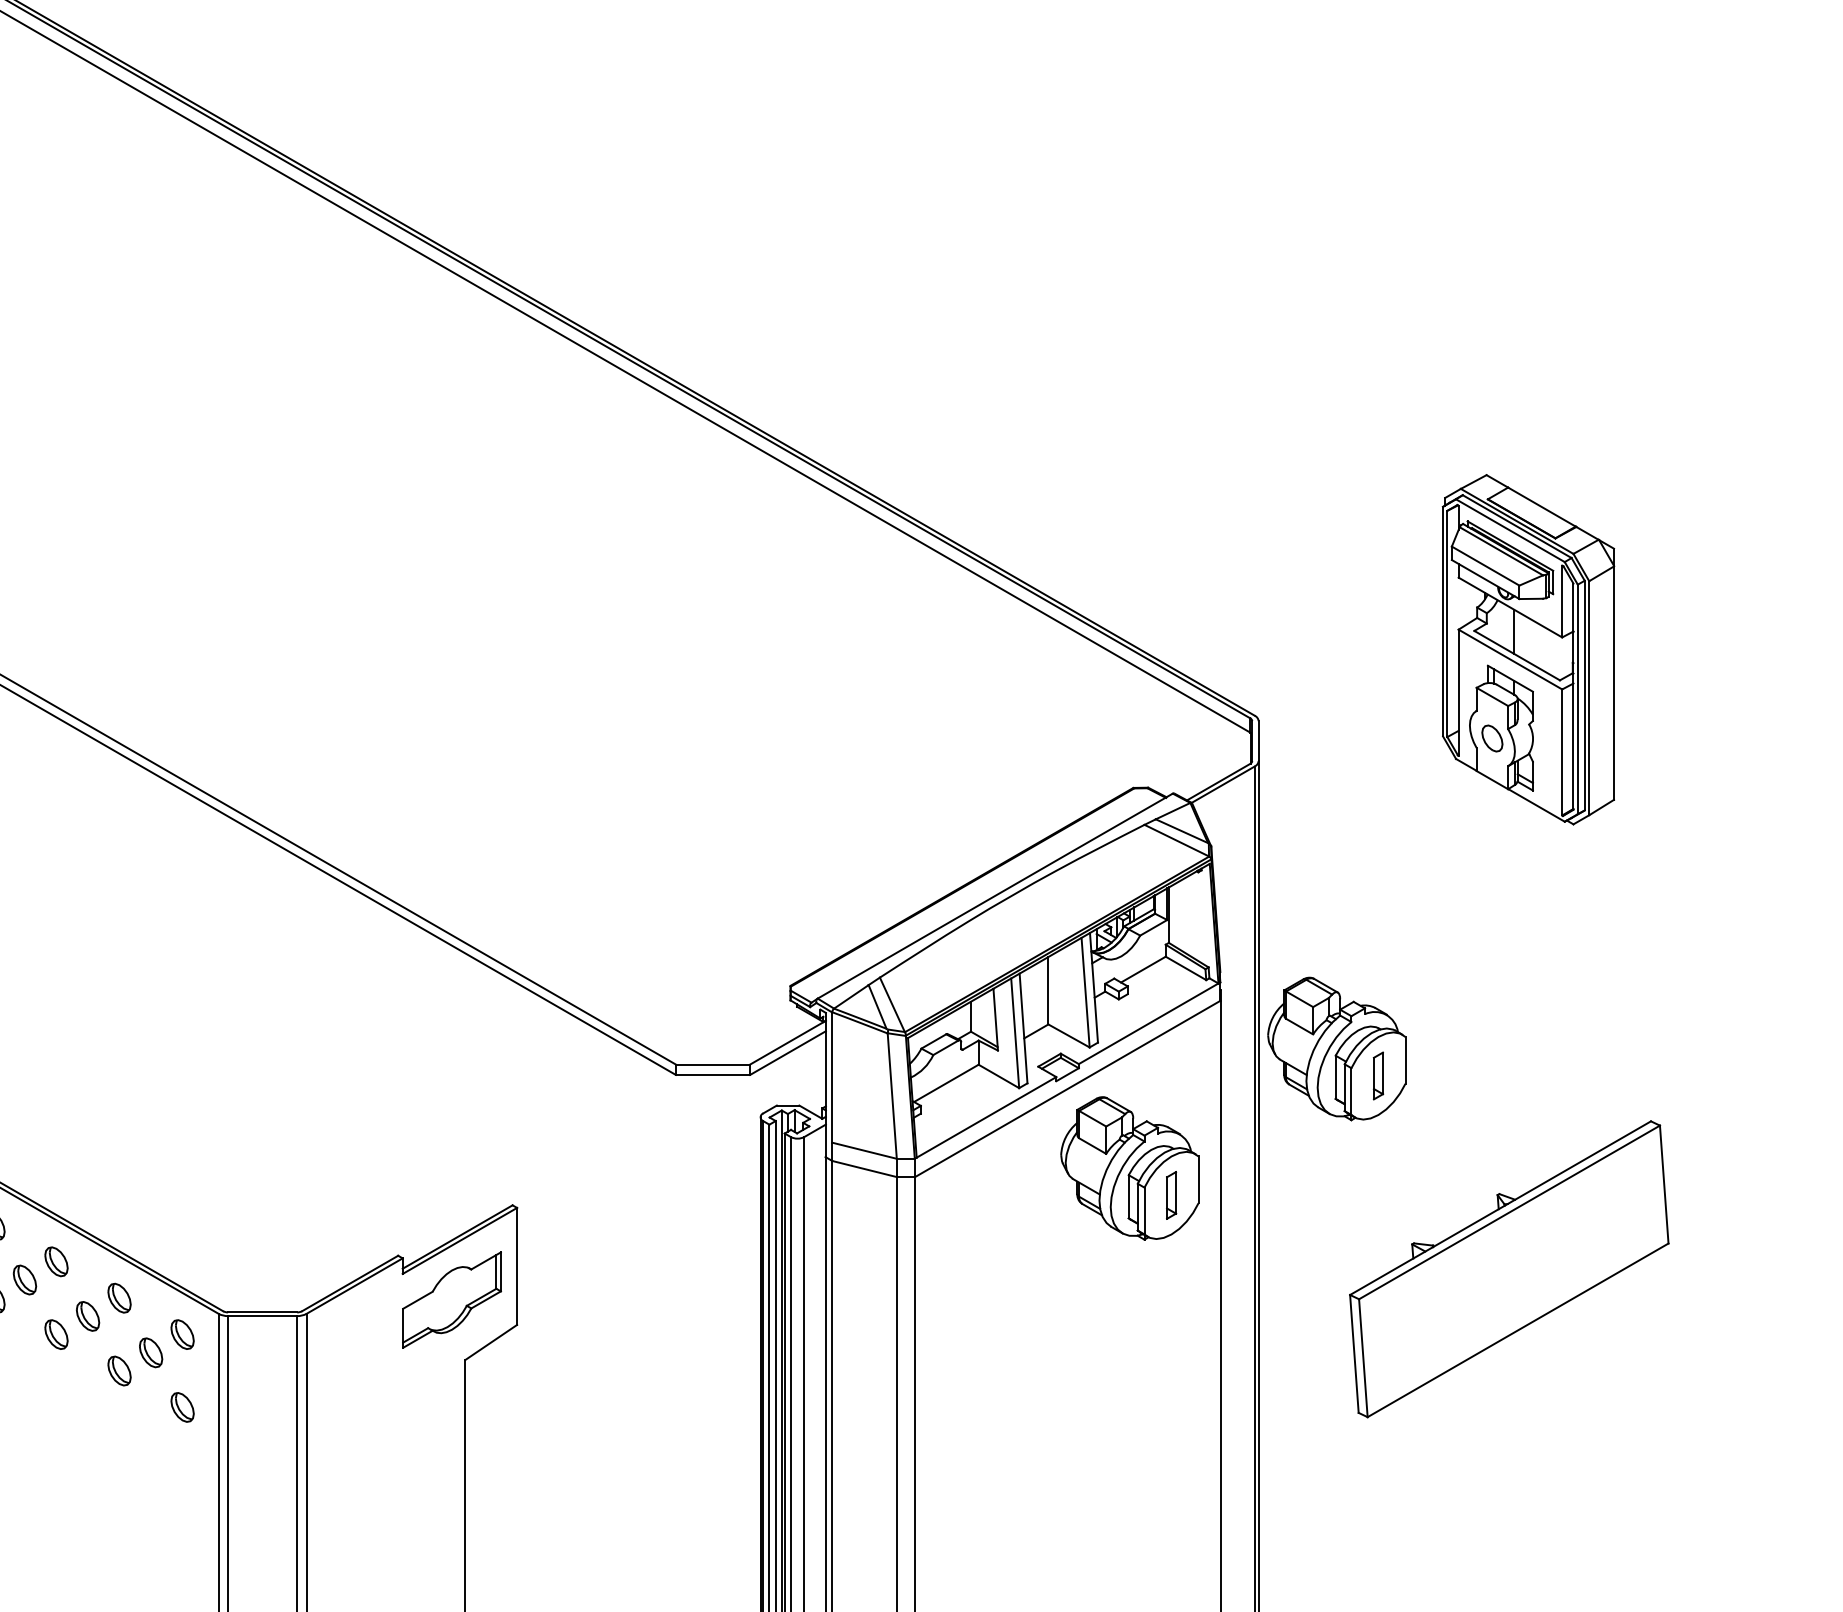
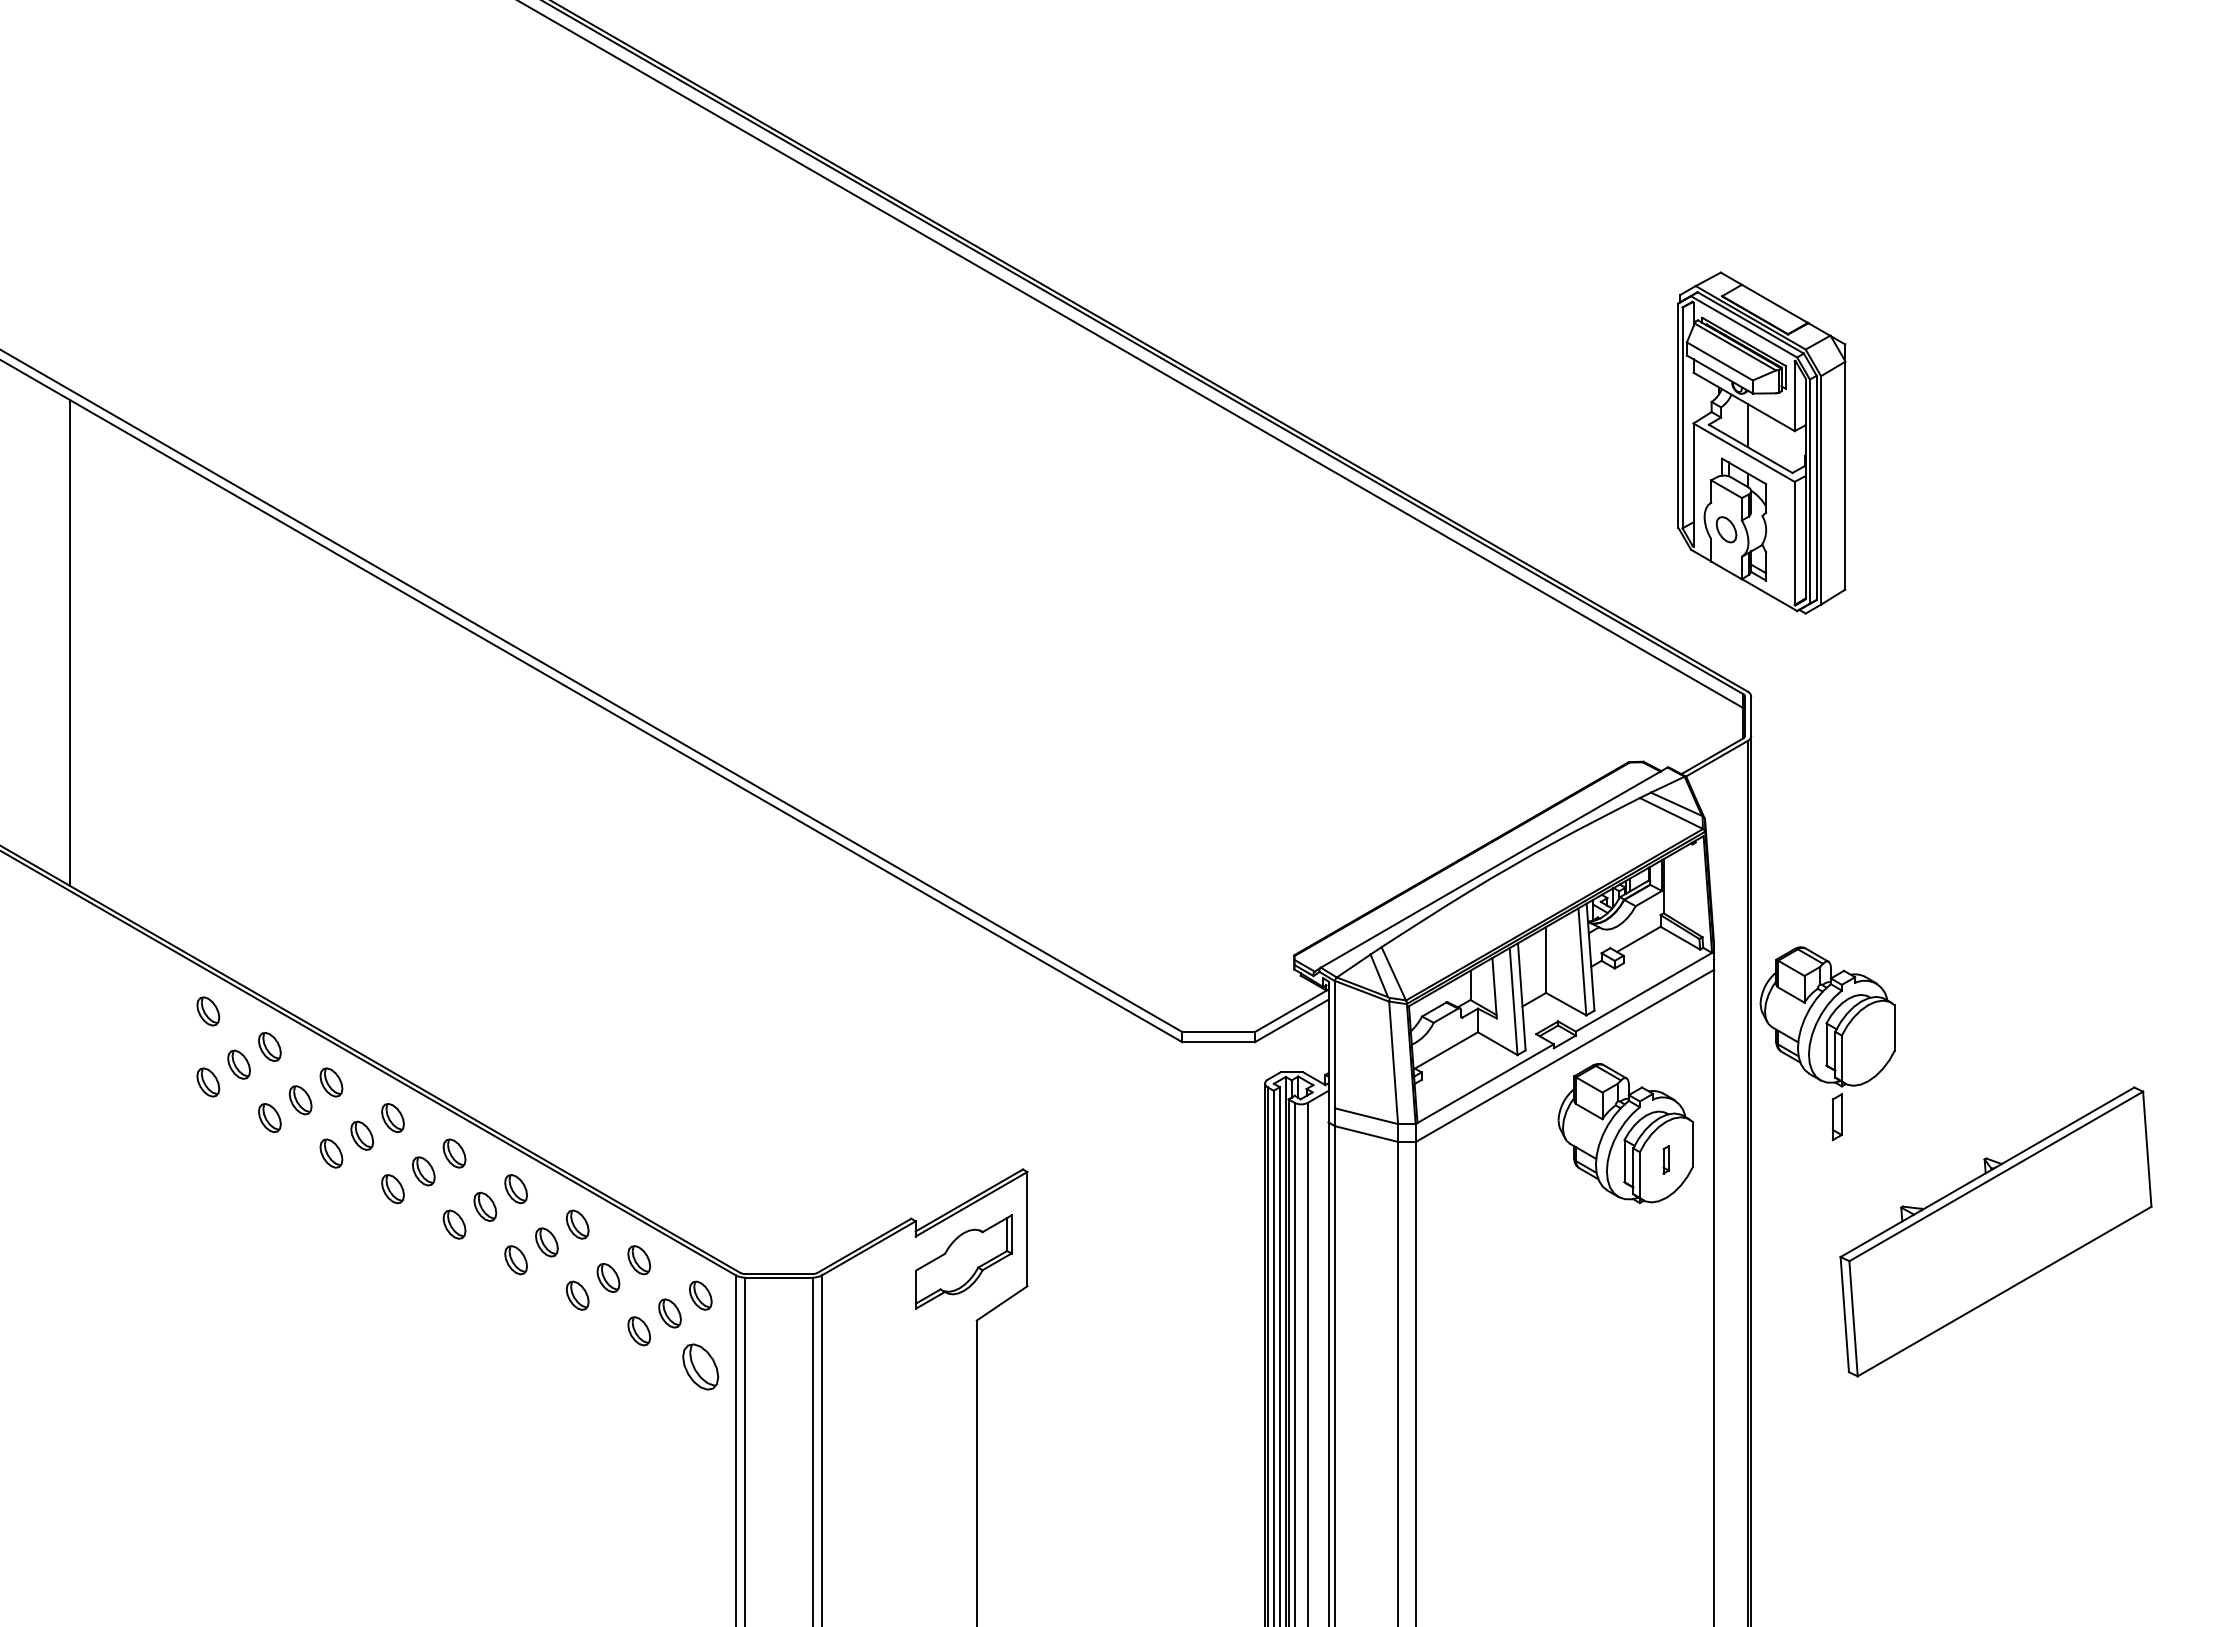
part: (1528, 649) -> (1761, 442), moved
part: (1377, 1076) -> (1836, 1117), moved
part: (1170, 1195) -> (1665, 1159), size x0.6
part: (182, 1407) -> (700, 1366), size x1.6

